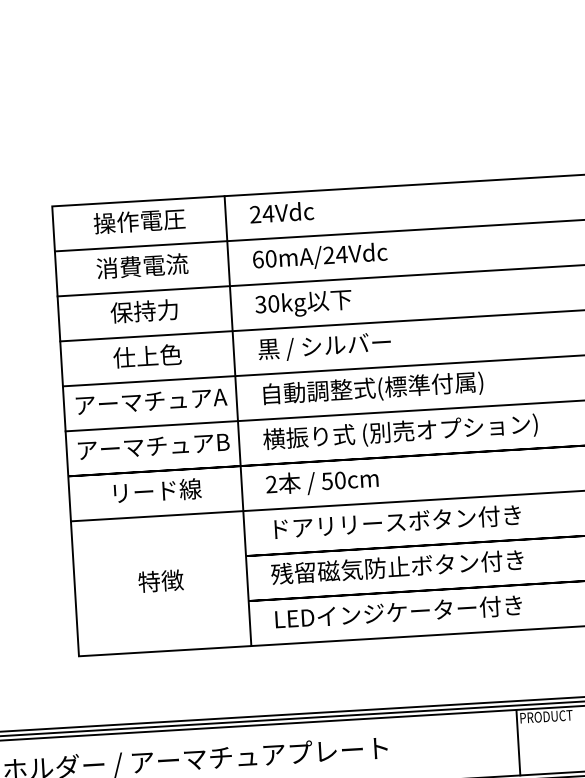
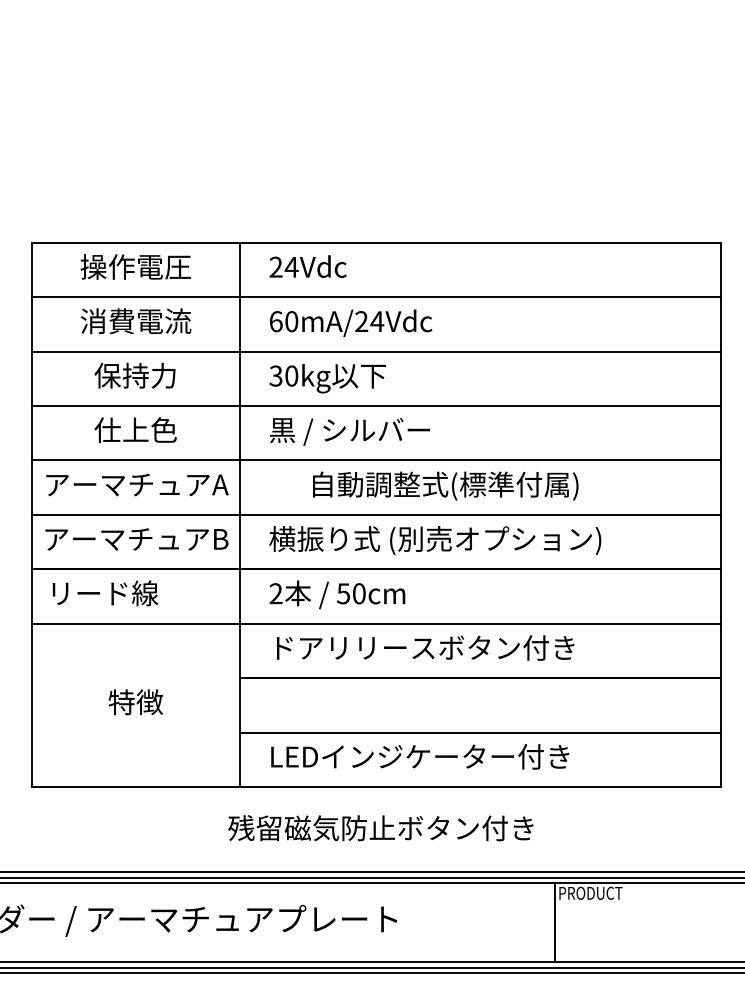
text: (373, 388) -> (445, 485), moved
text: (157, 491) -> (105, 593), moved
text: (397, 567) -> (380, 828), moved

